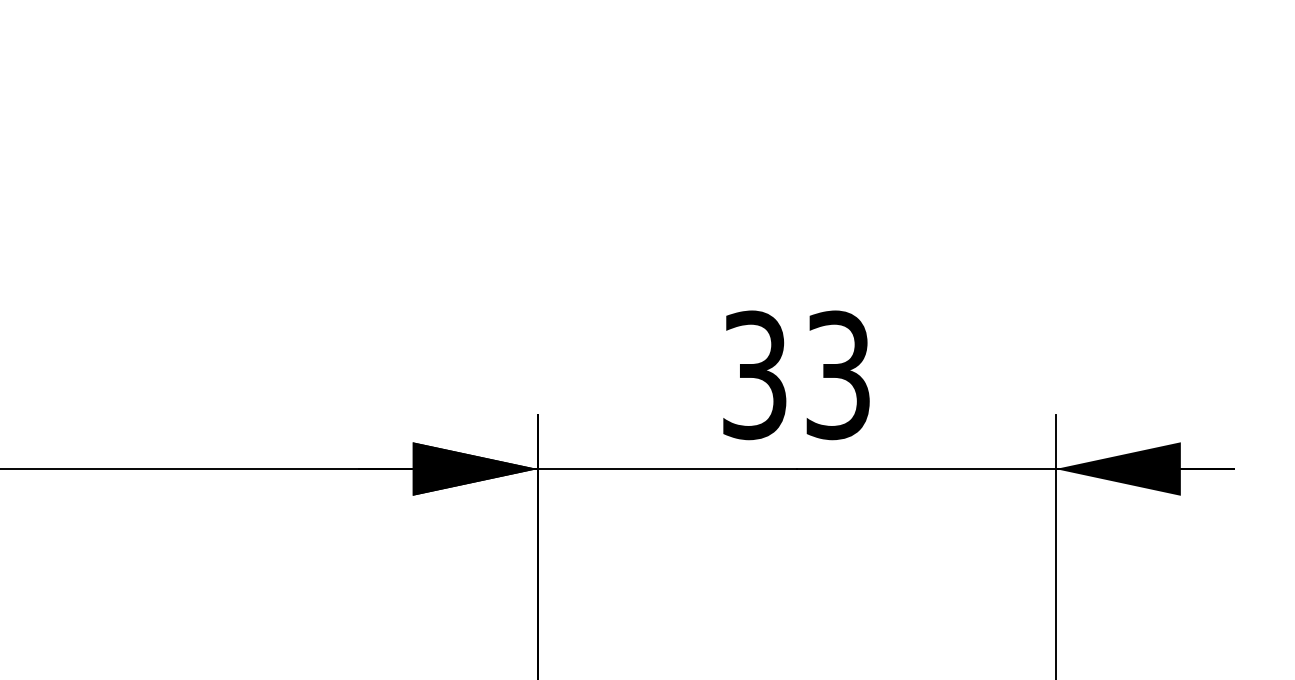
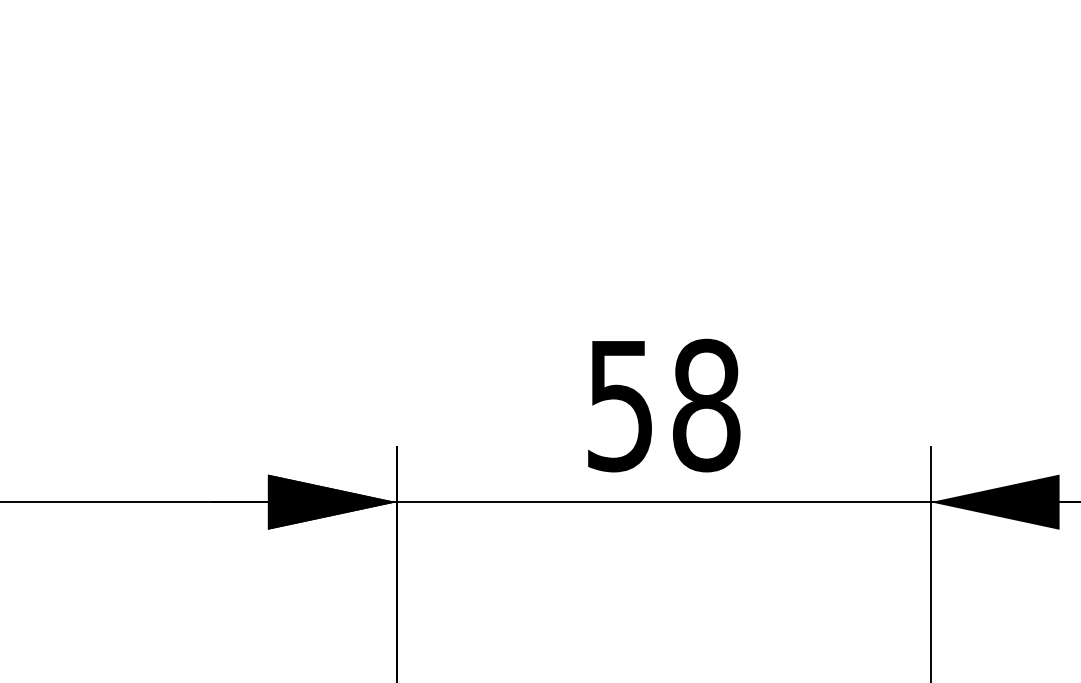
text: (797, 375) -> (664, 405), 33 -> 58

